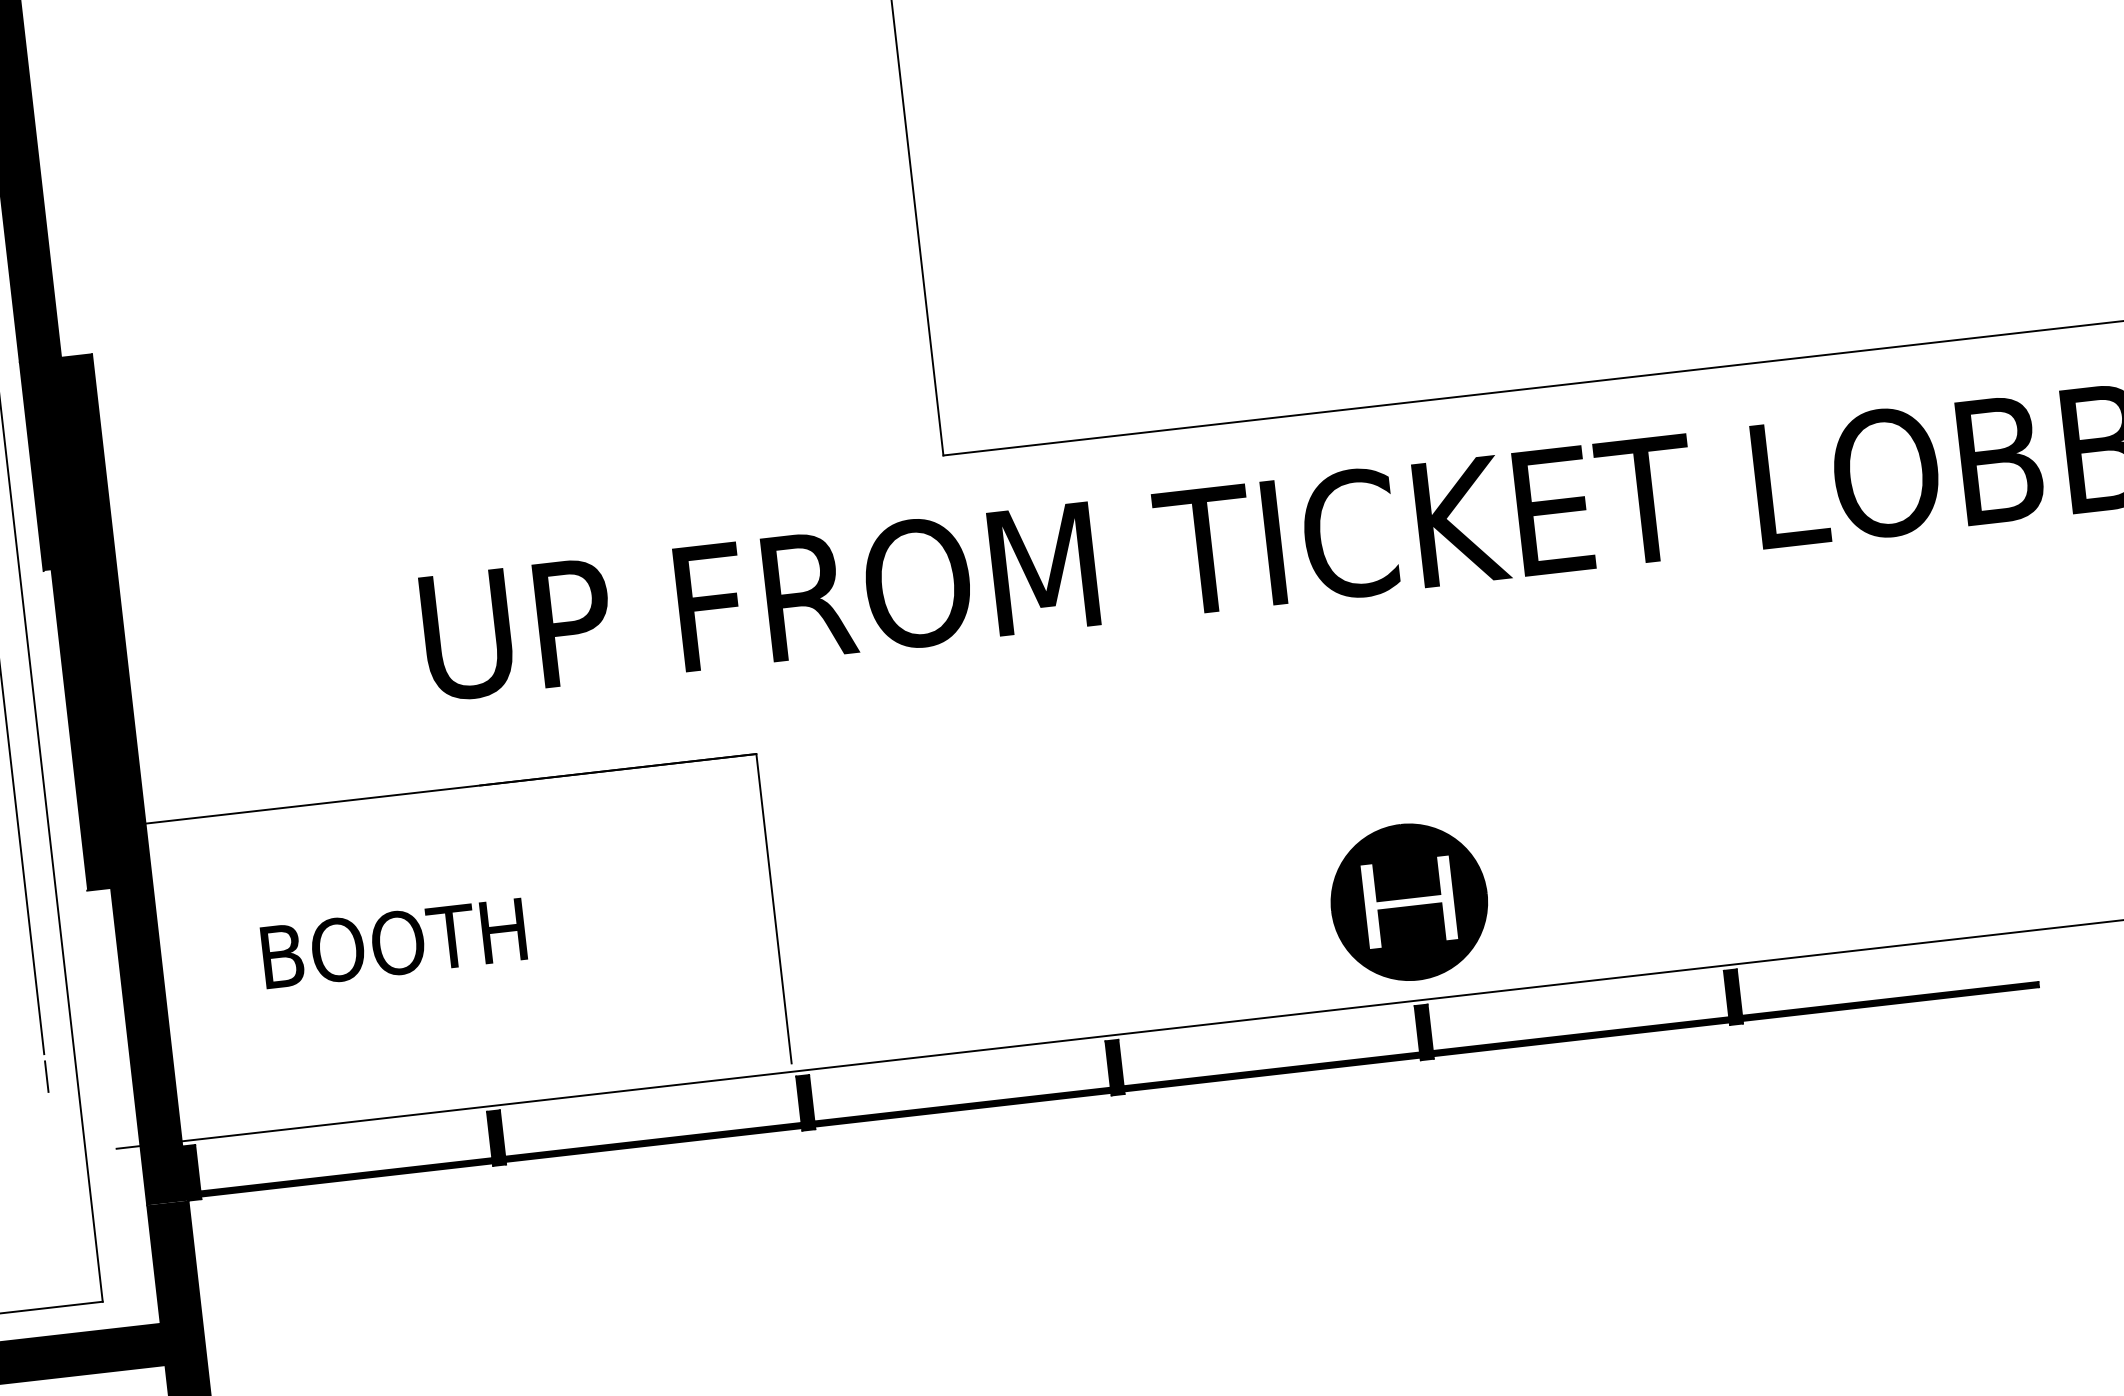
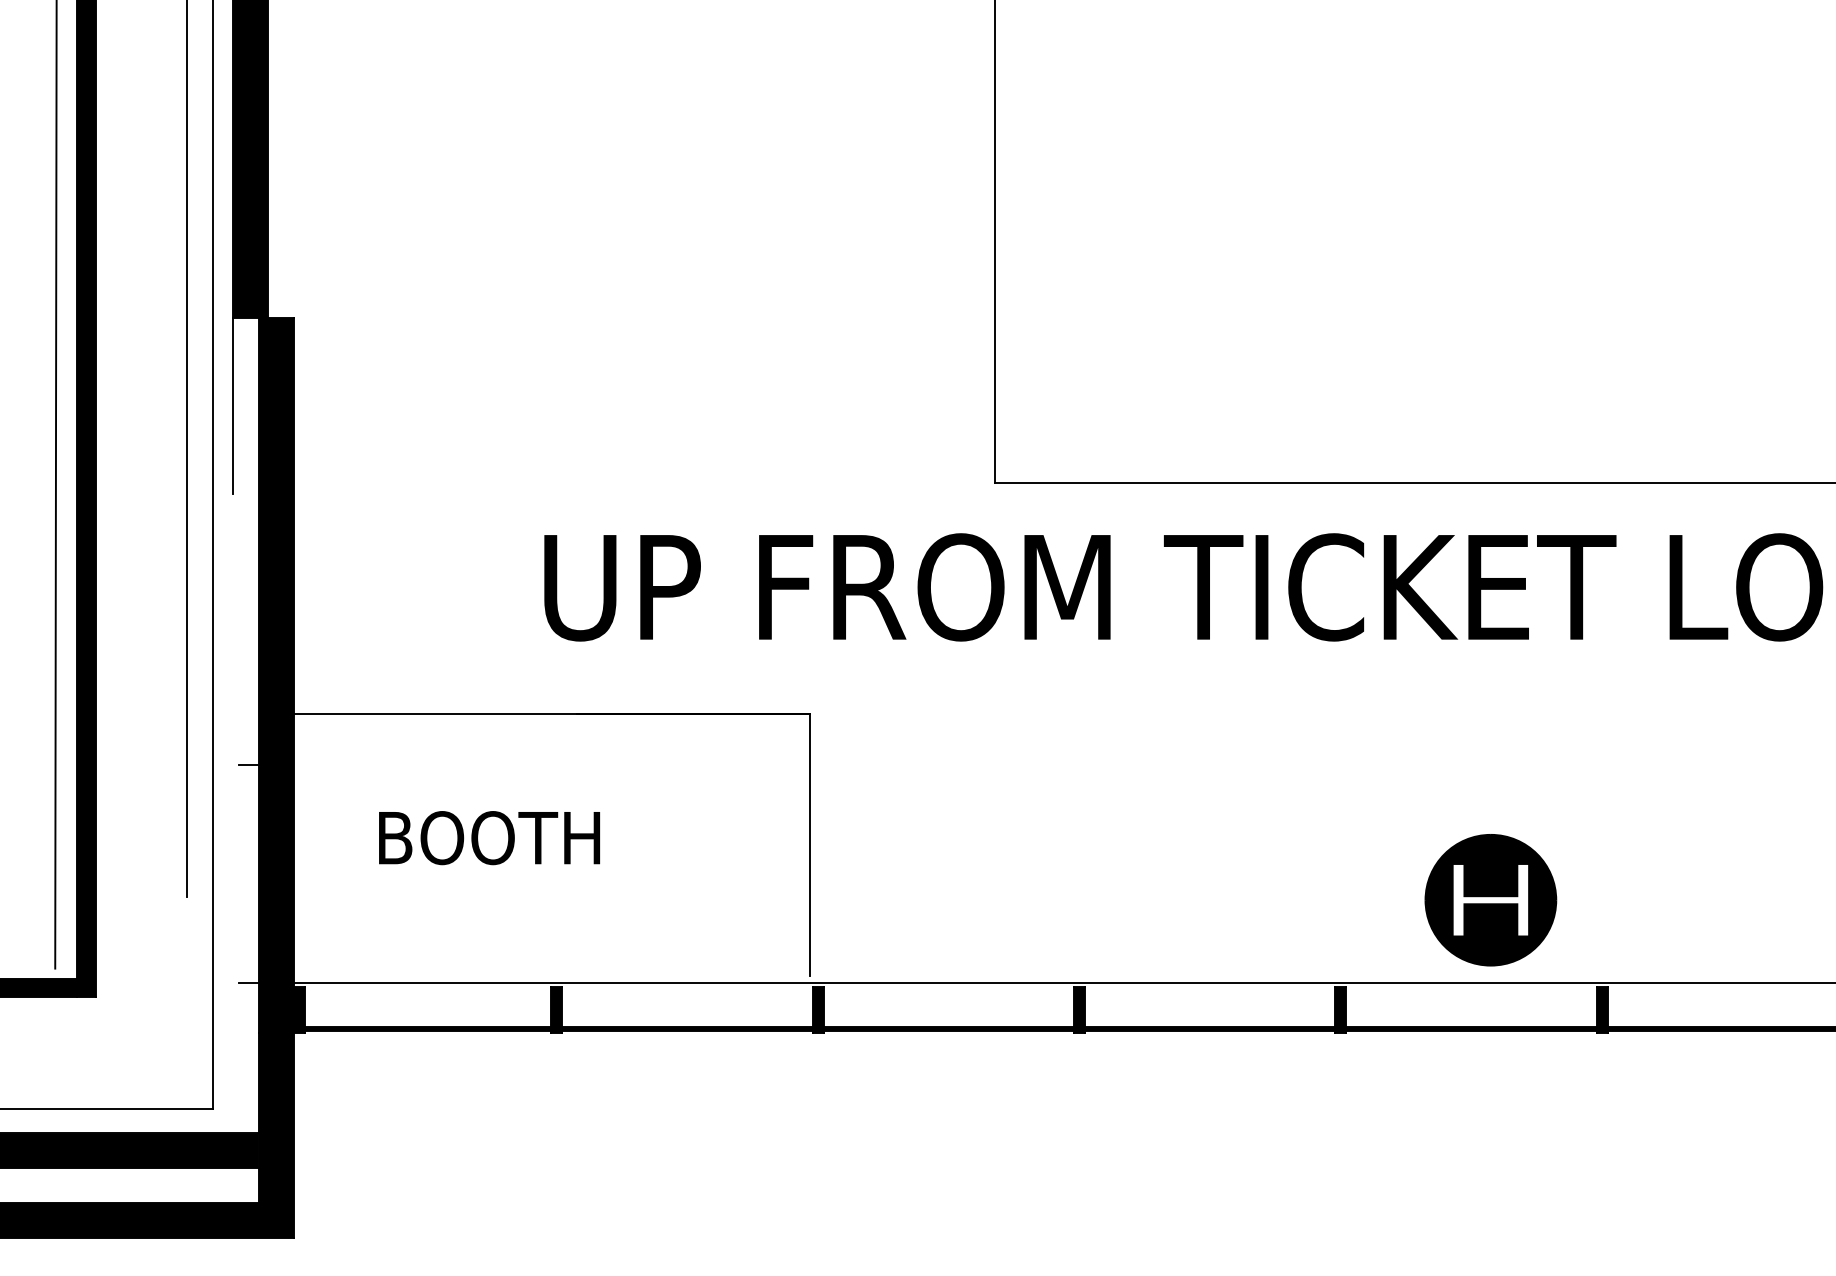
fill: (65, 624) -> (245, 540), removed
part: (1408, 902) -> (1490, 900), moved
line: (47, 1076) -> (187, 916), removed

